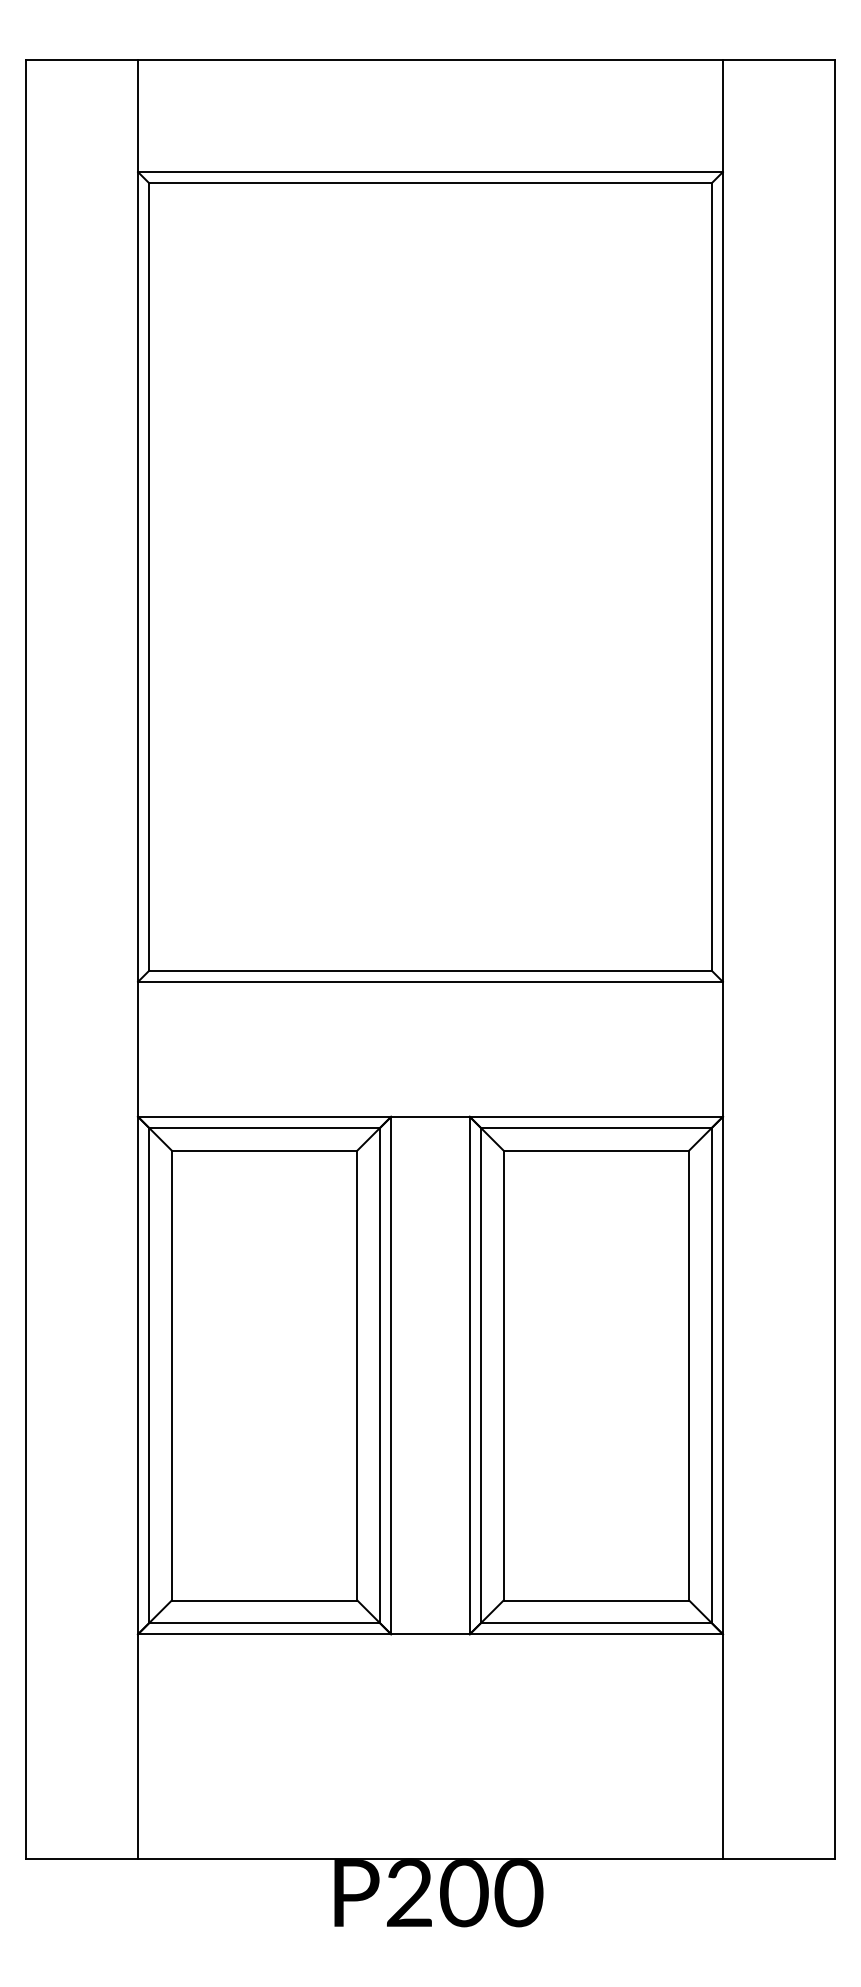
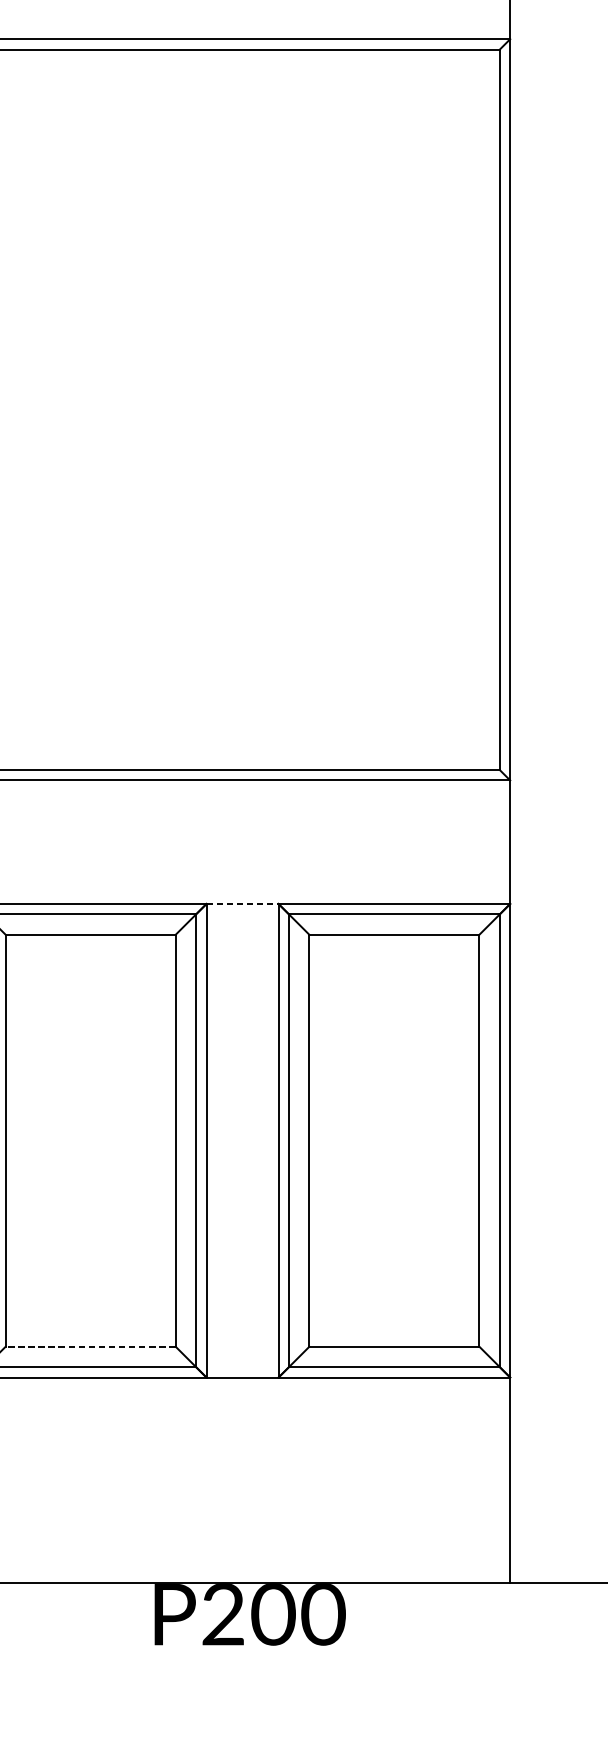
line: (430, 1116) -> (242, 903), solid -> dashed
line: (264, 1600) -> (90, 1346), solid -> dashed

